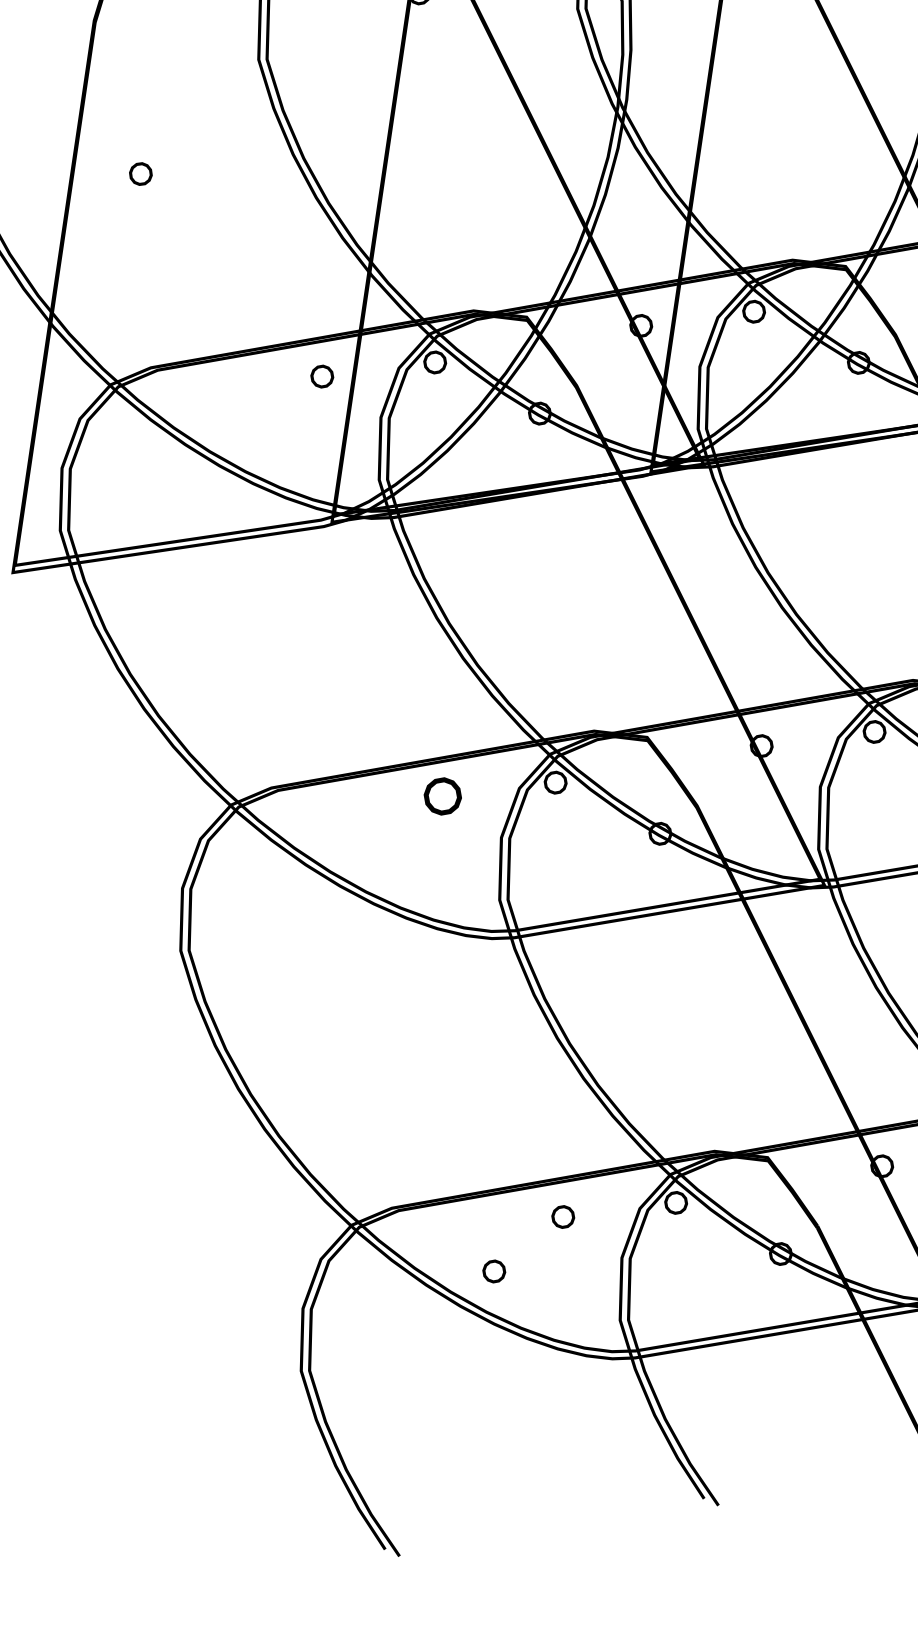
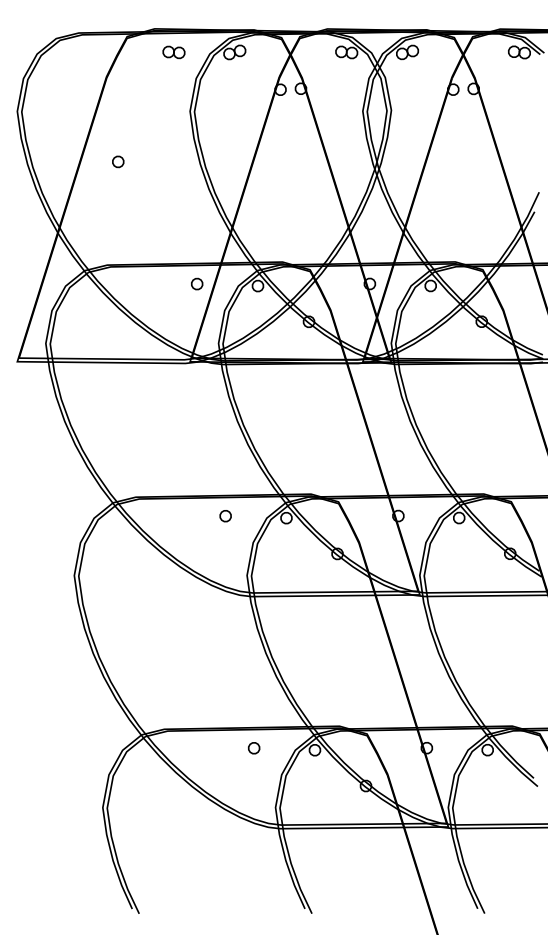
part: (442, 797) -> (225, 516), size x0.62
part: (493, 1272) -> (212, 771), removed

